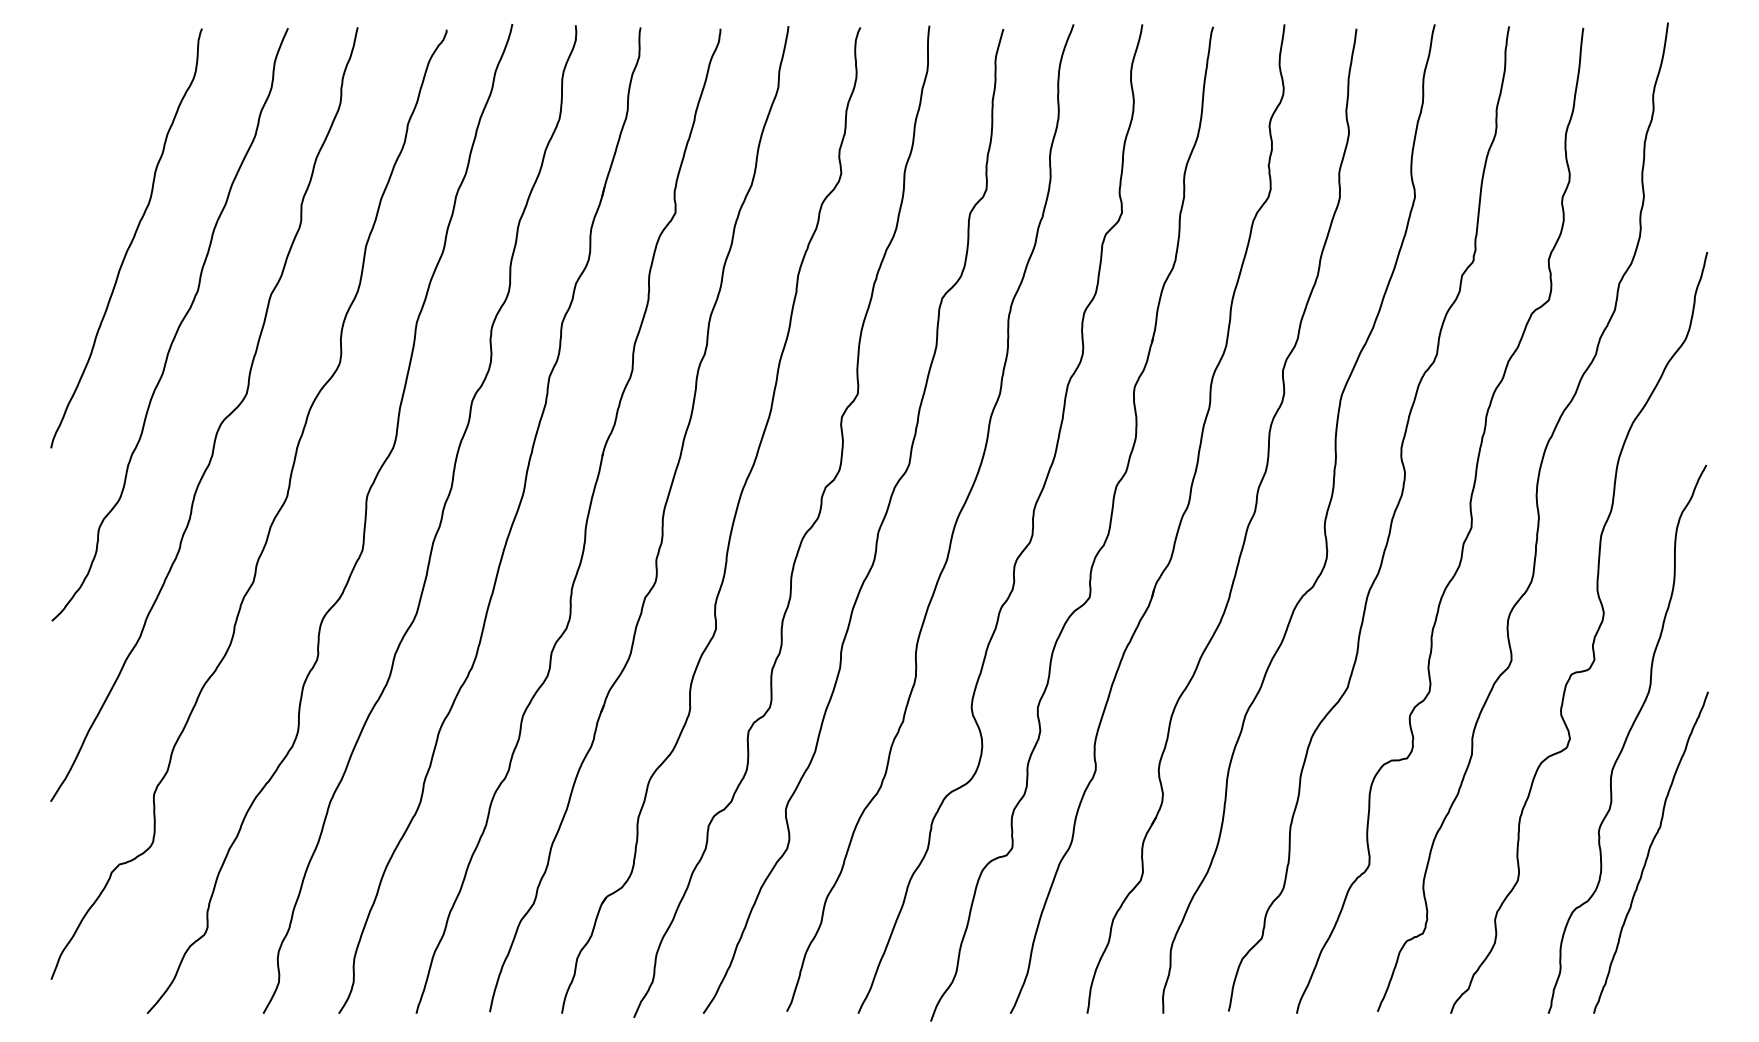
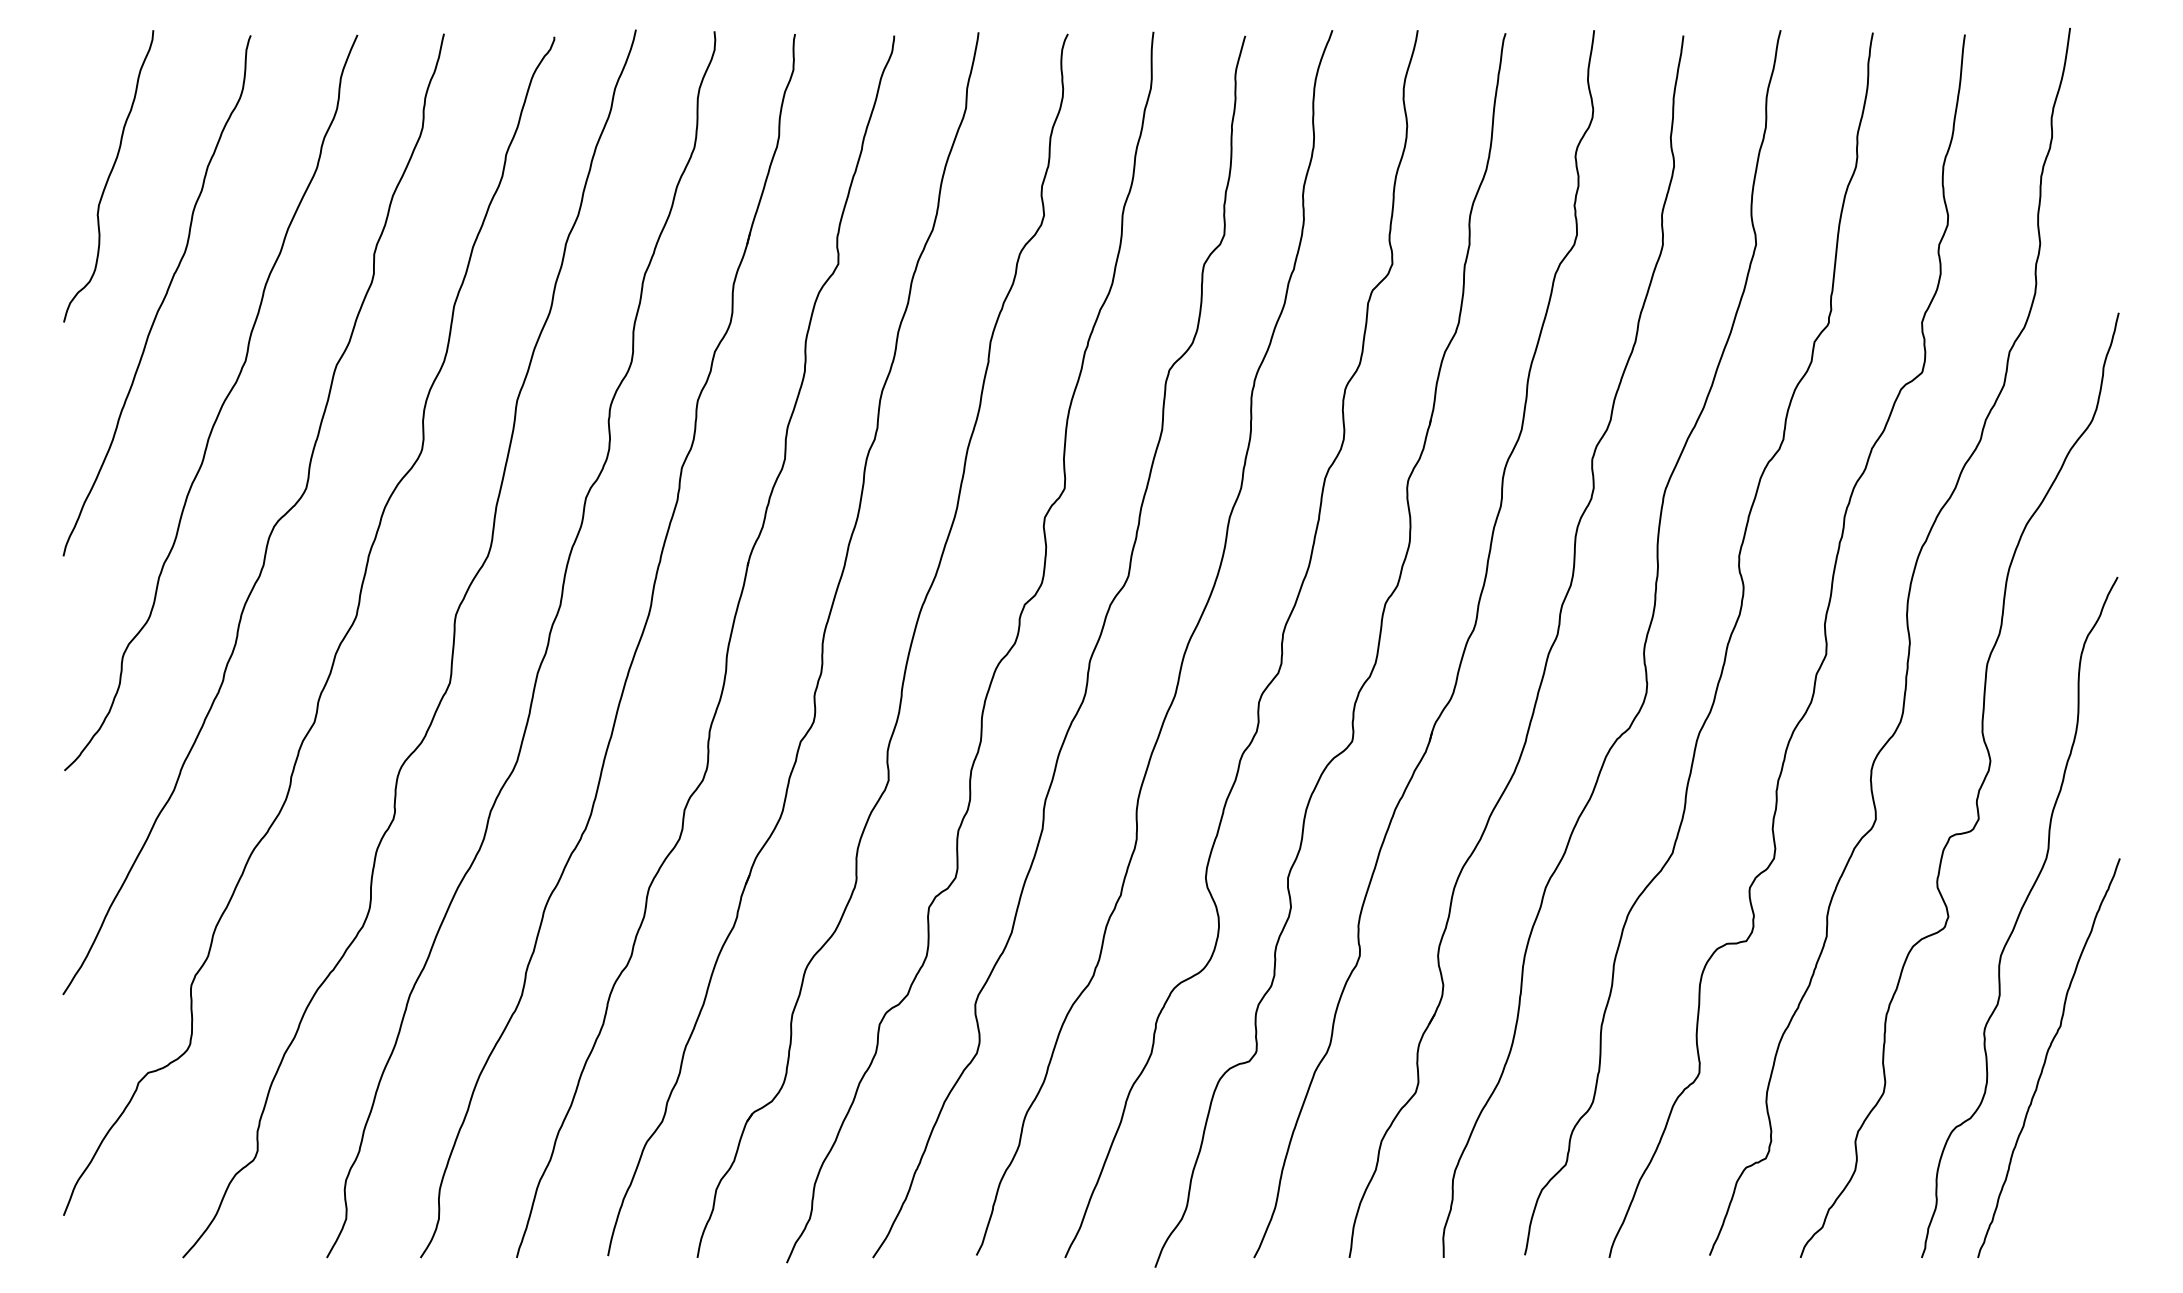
curve: (87, 142) -> (108, 176), added

